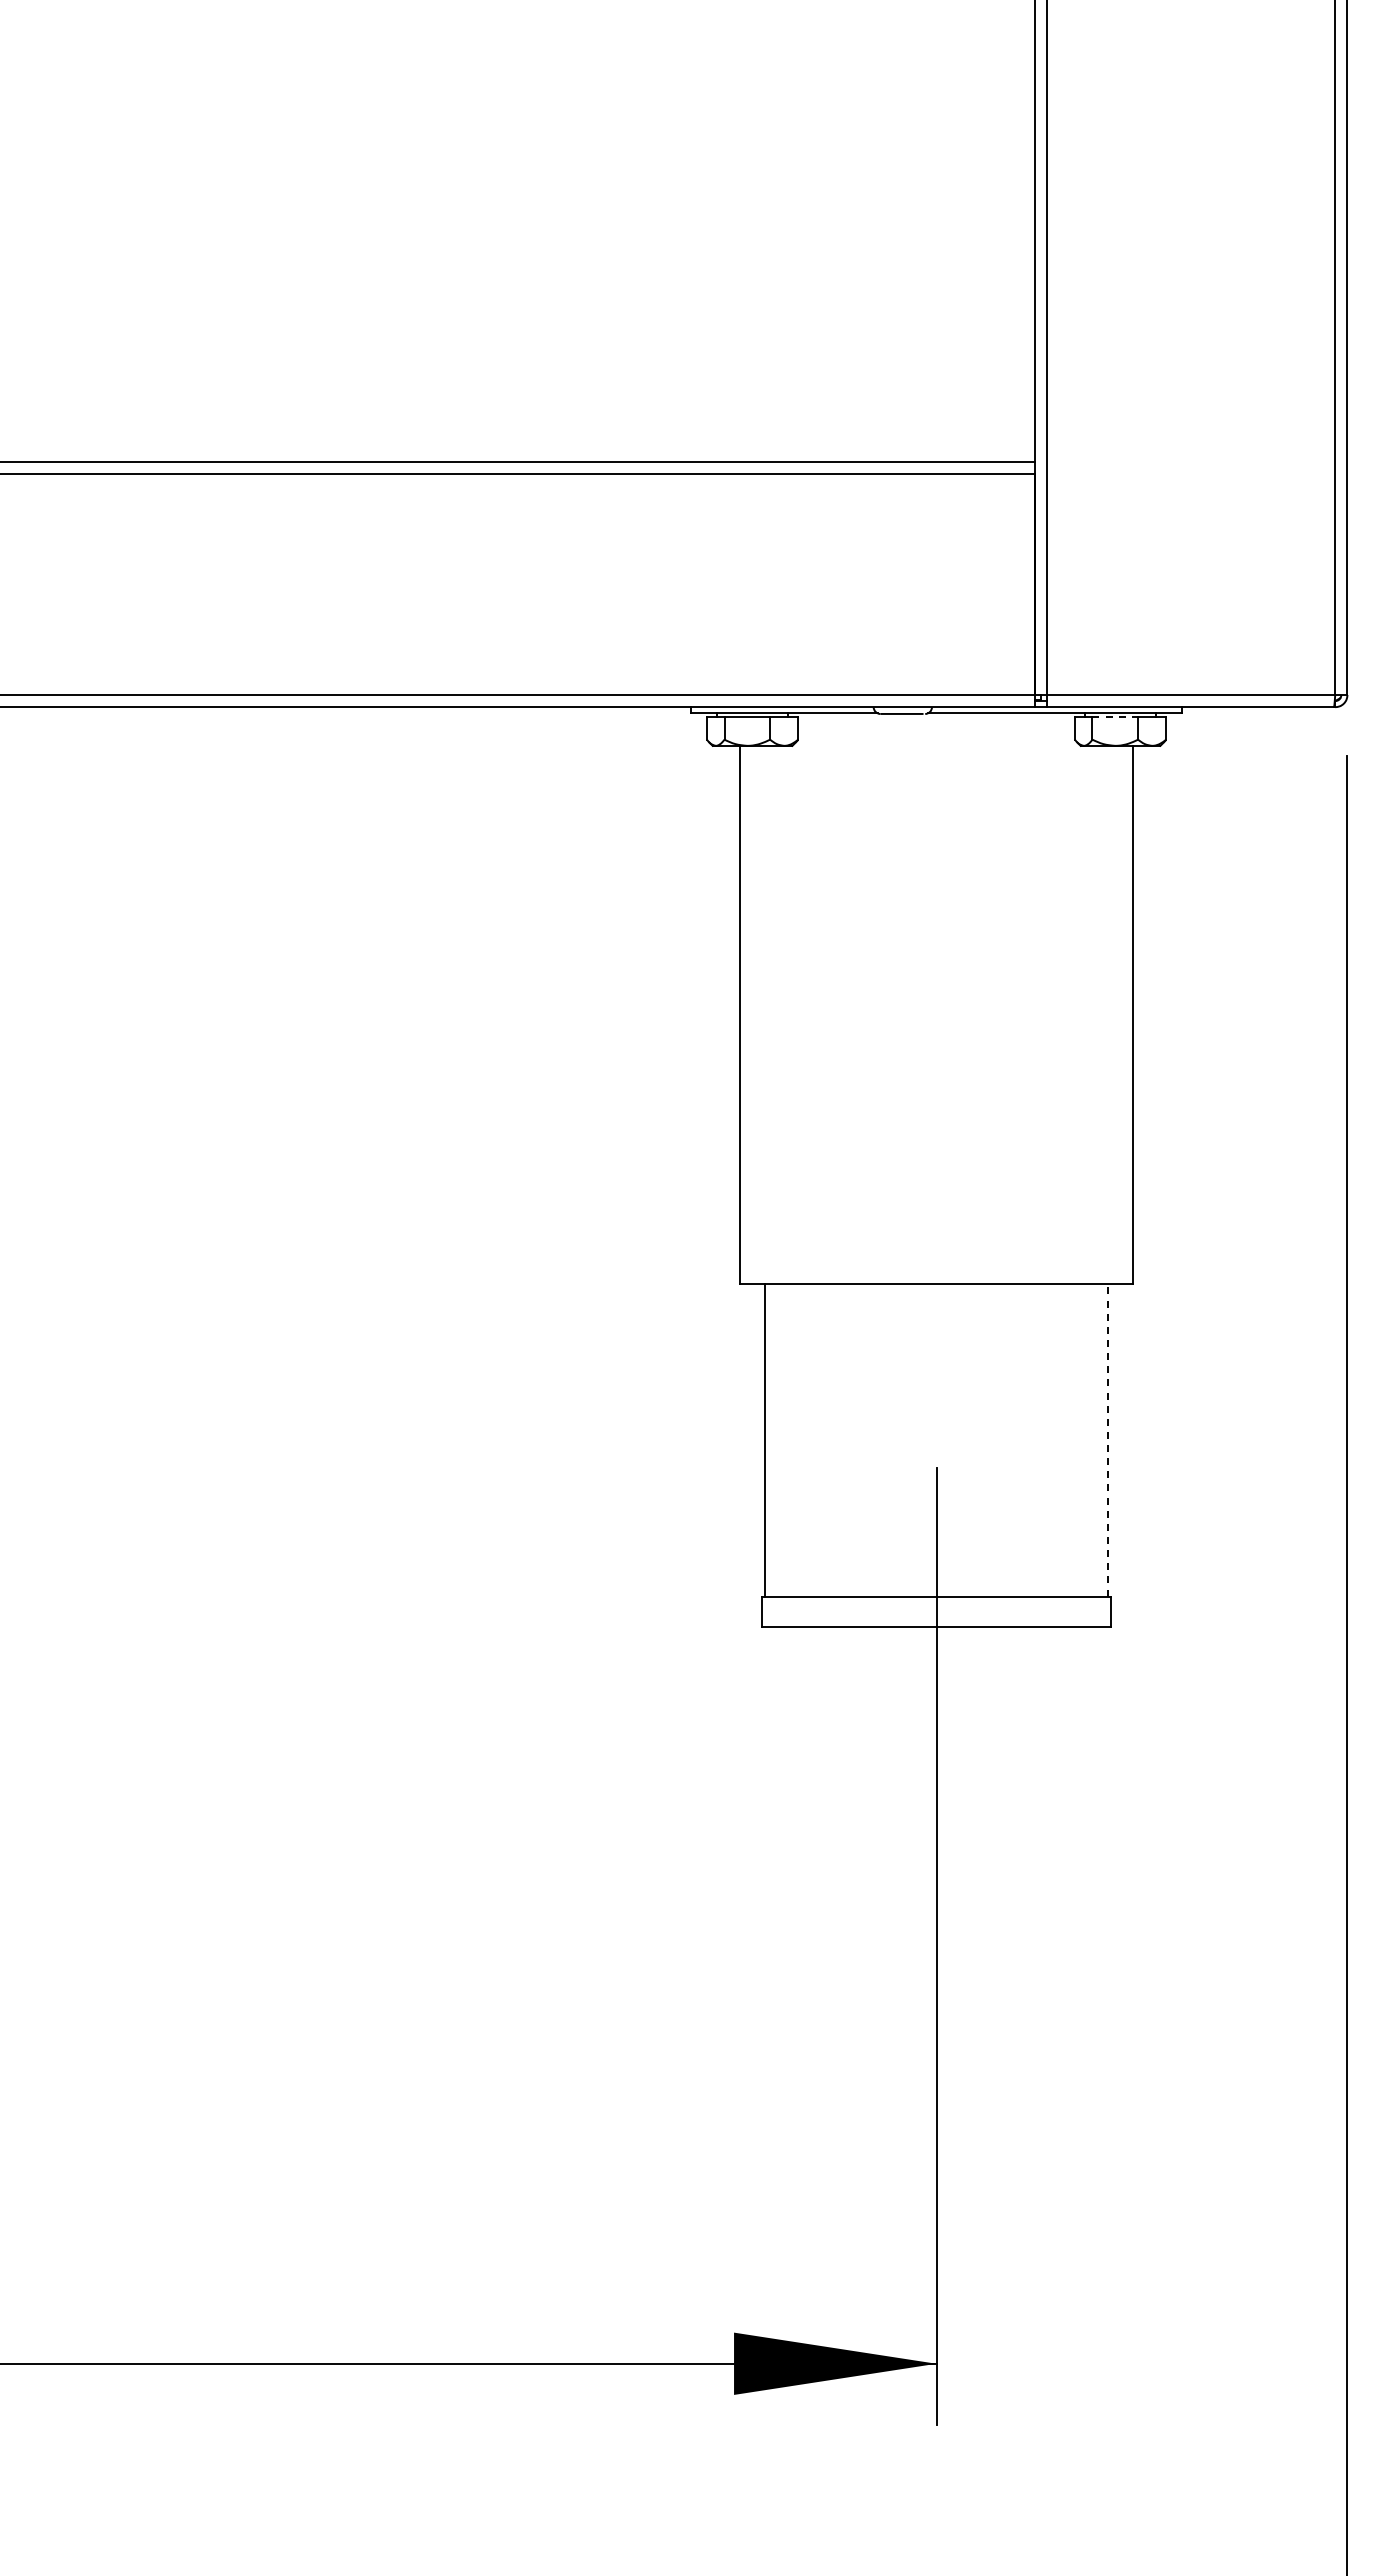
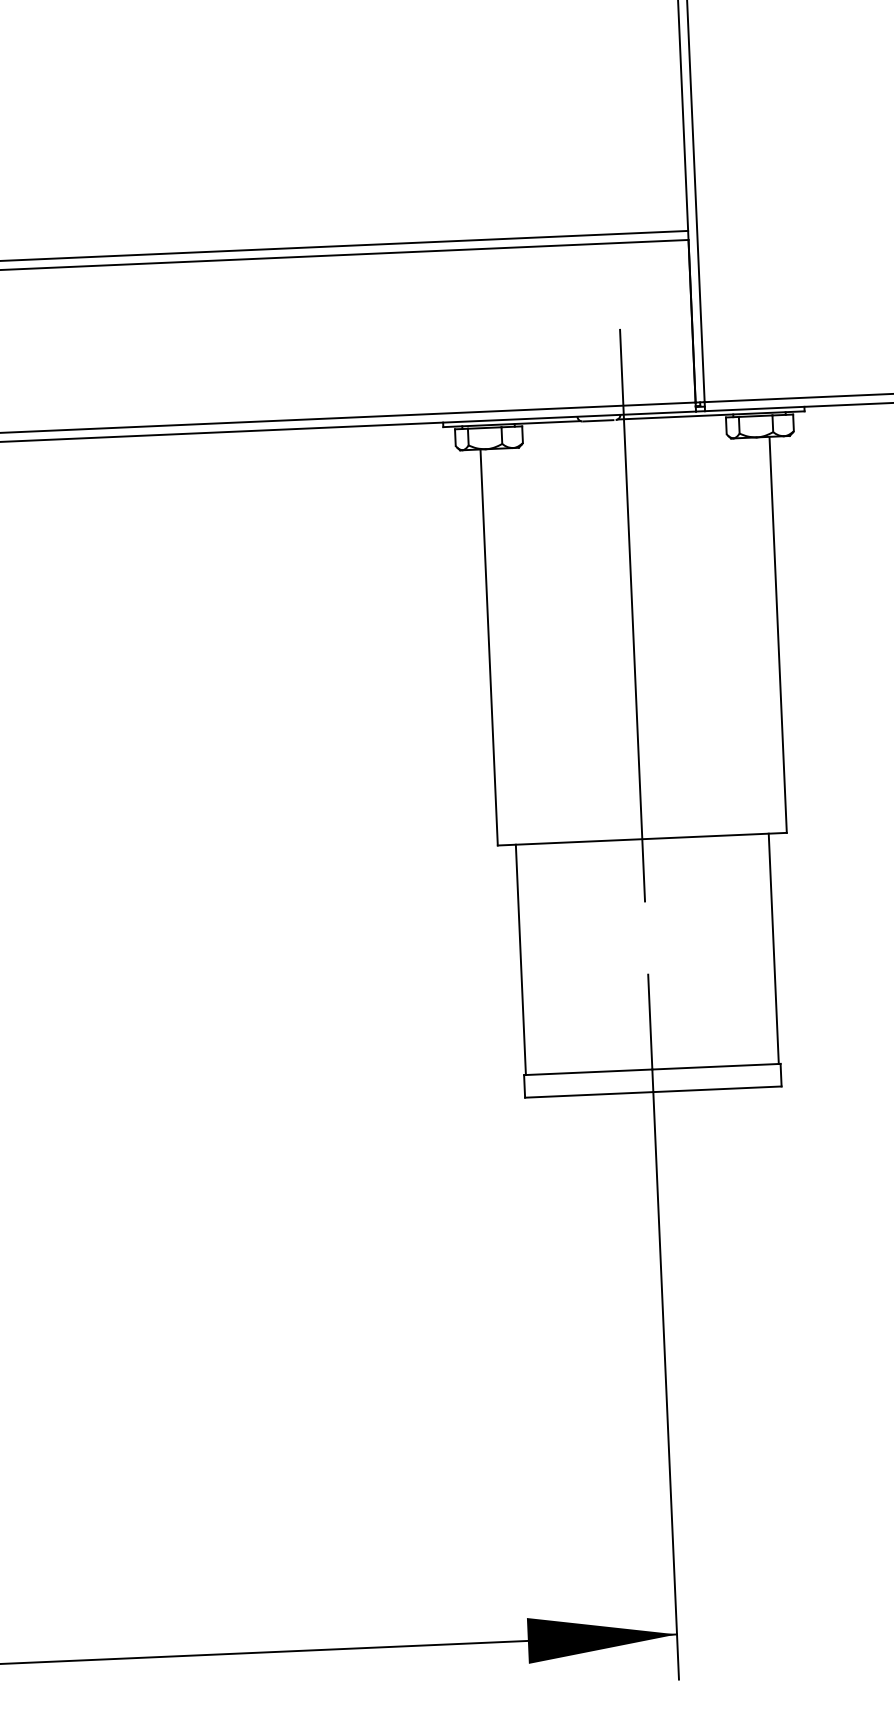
line: (1115, 717) -> (755, 416), dashed -> solid
line: (936, 998) -> (633, 629), added
line: (1108, 1439) -> (773, 948), dashed -> solid

